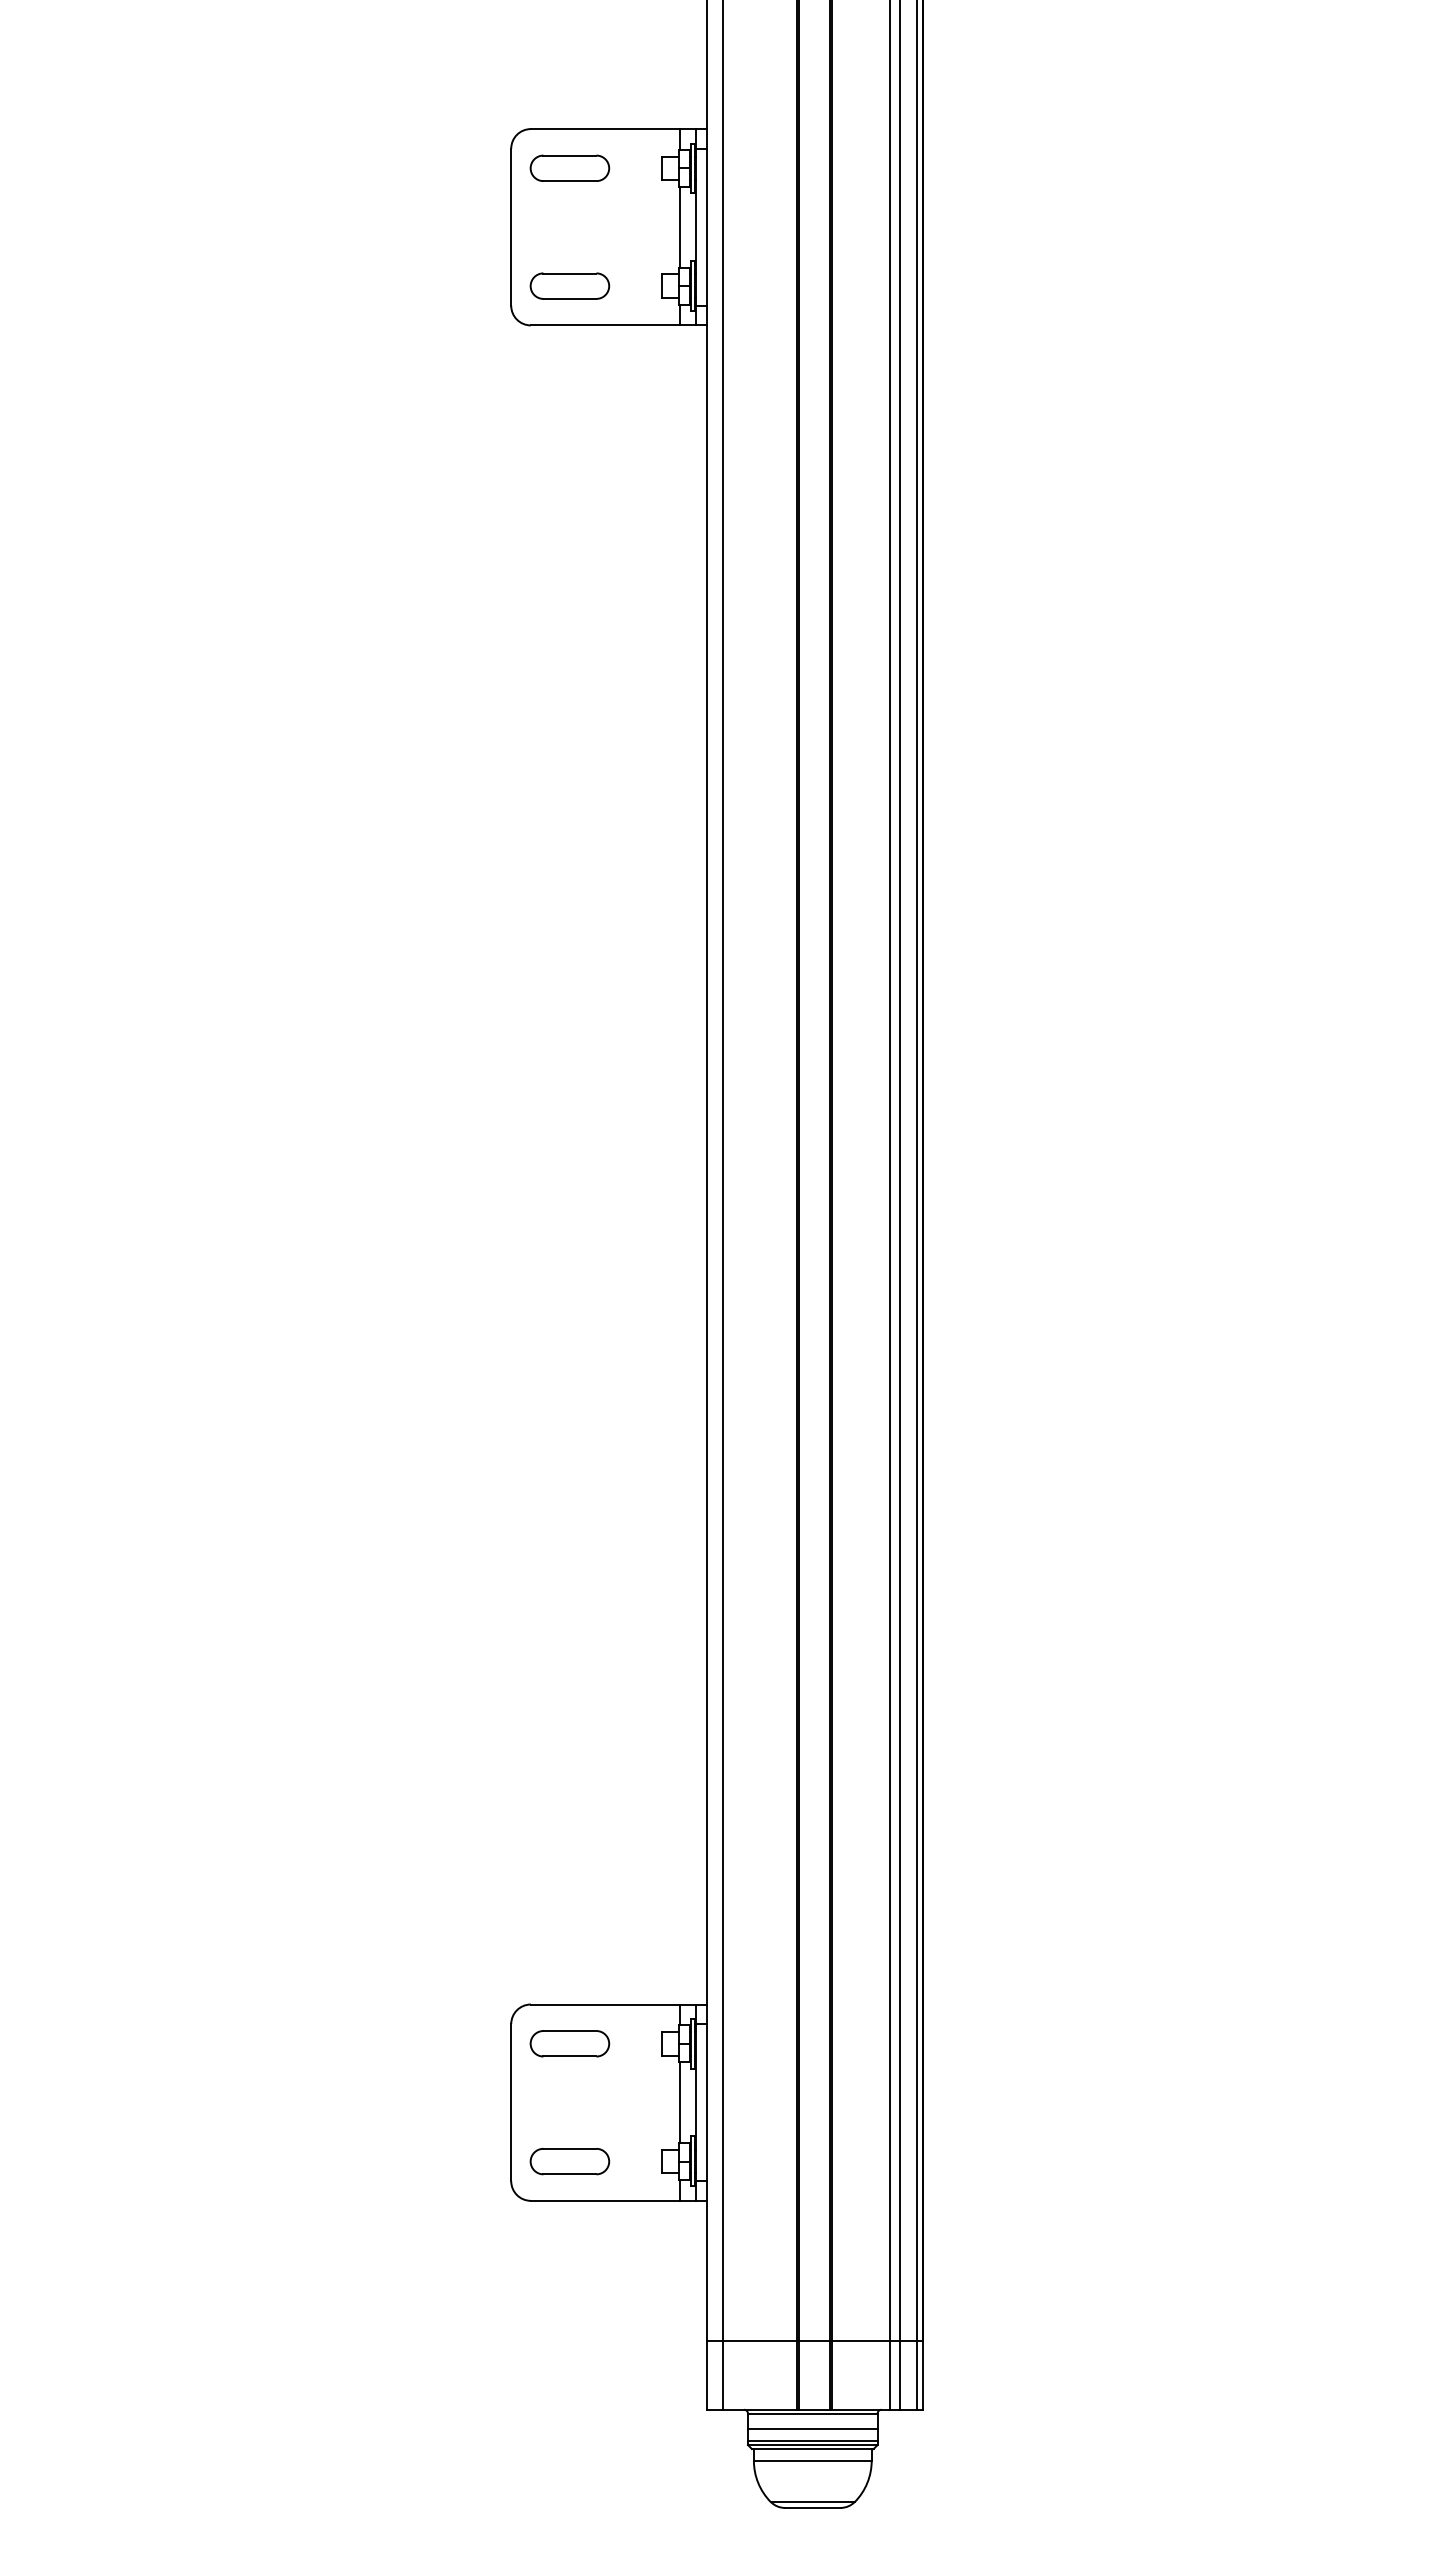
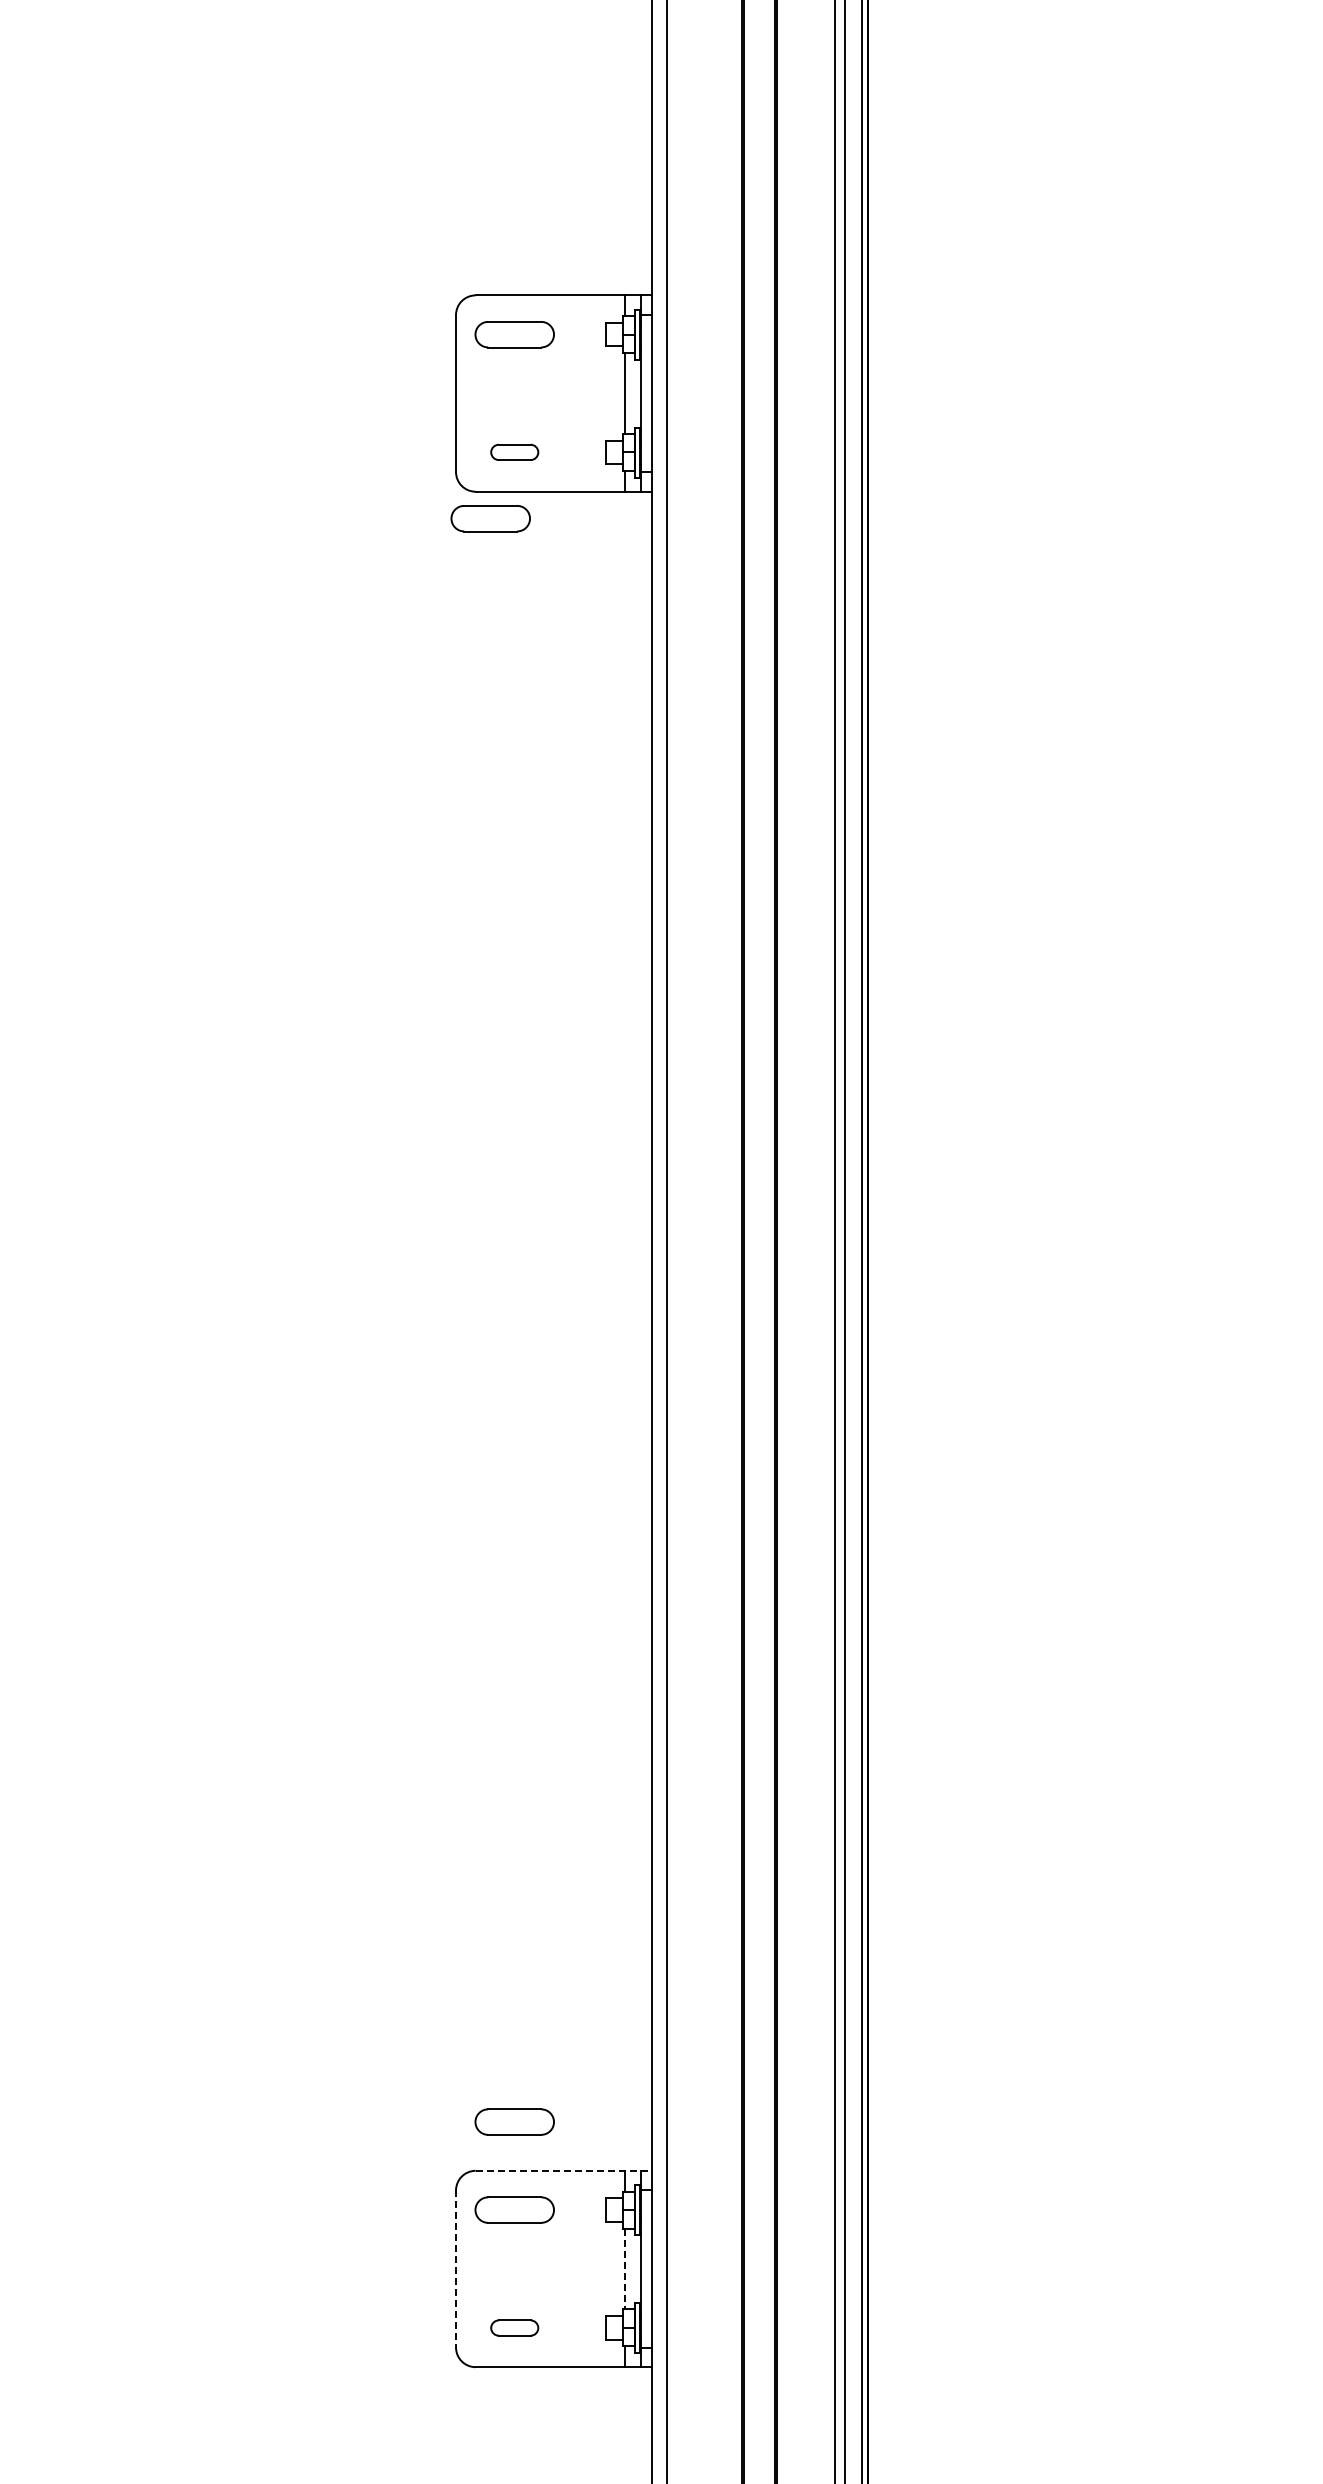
part: (569, 285) -> (514, 451), size x0.6
part: (545, 351) -> (490, 517), added
part: (569, 1955) -> (514, 2121), added
line: (618, 2004) -> (563, 2170), solid -> dashed
line: (511, 2102) -> (456, 2268), solid -> dashed
line: (680, 2103) -> (625, 2269), solid -> dashed
part: (569, 2161) -> (514, 2327), size x0.6

